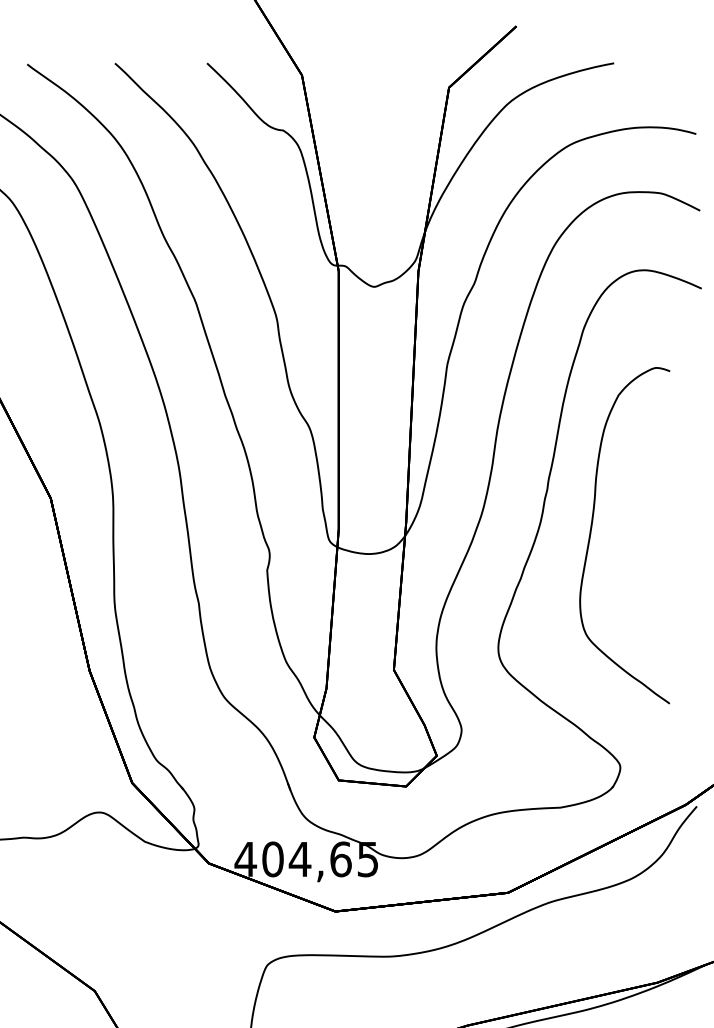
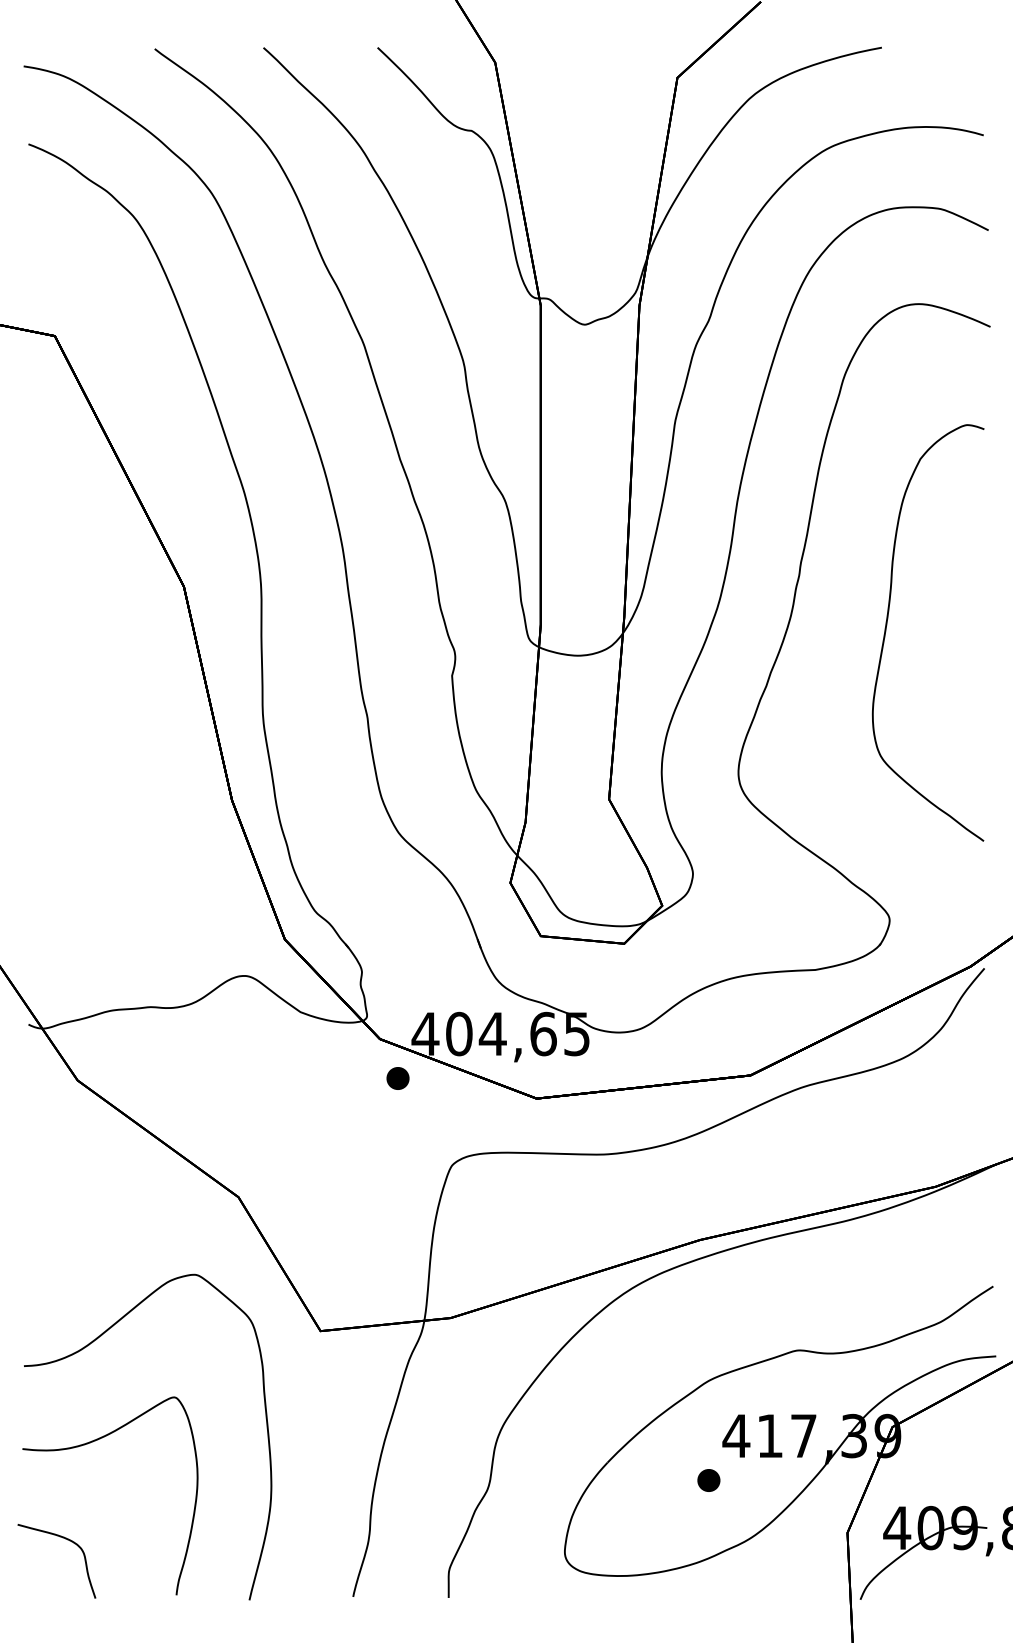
part: (591, 529) -> (887, 625), moved
part: (223, 895) -> (397, 1078), added

